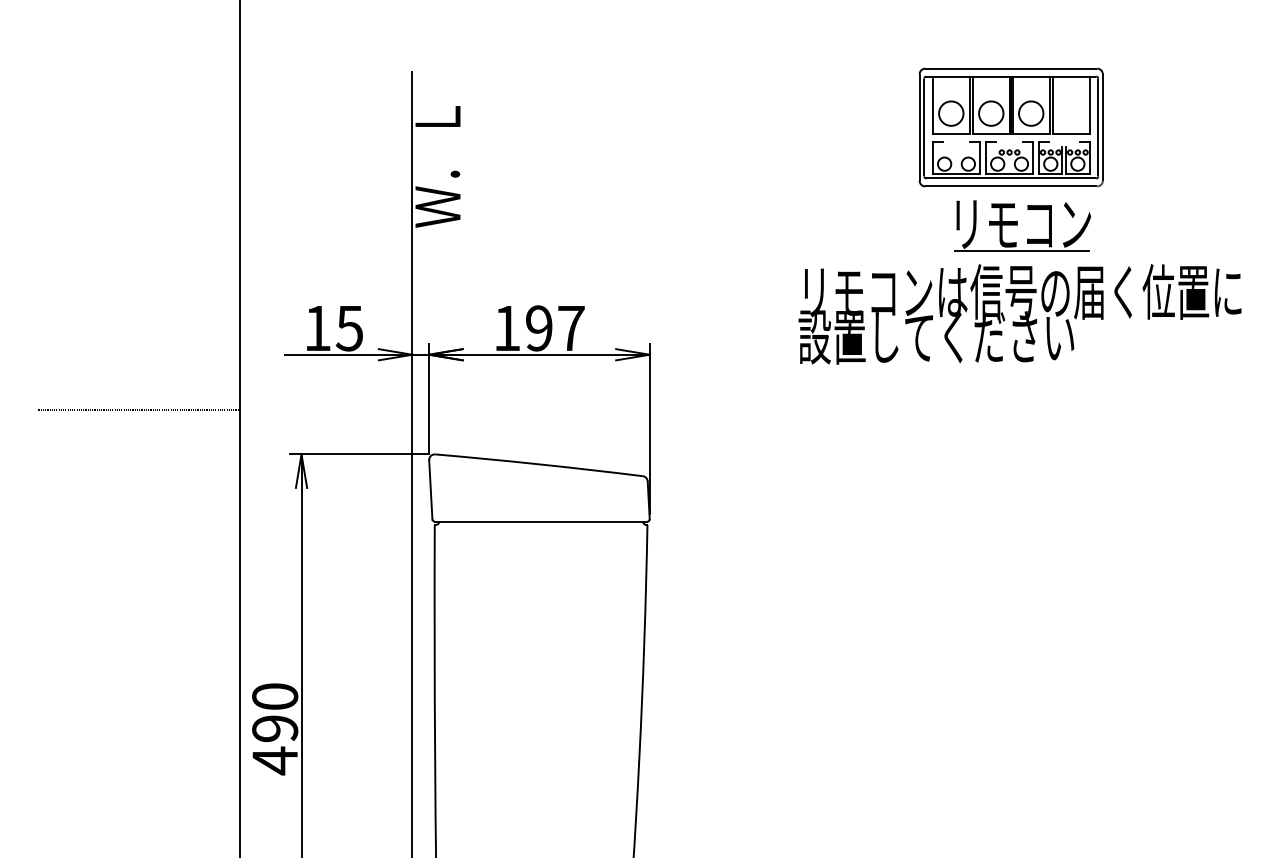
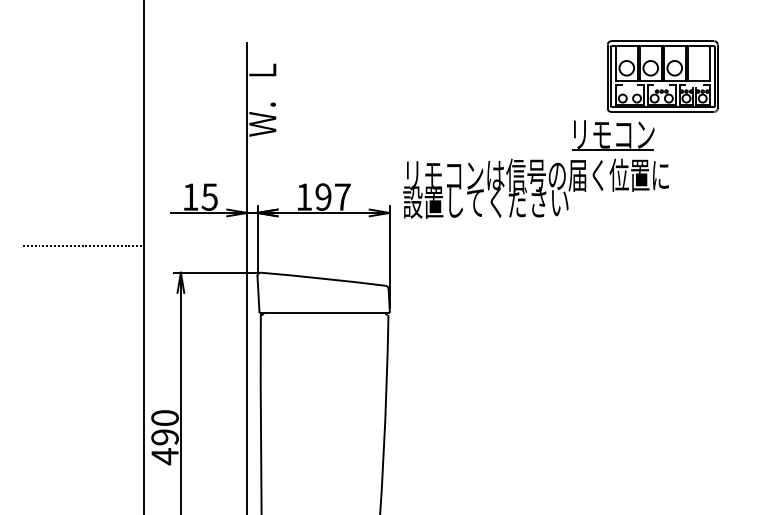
part: (1010, 127) -> (662, 76), moved
text: (1019, 314) -> (535, 188), moved

